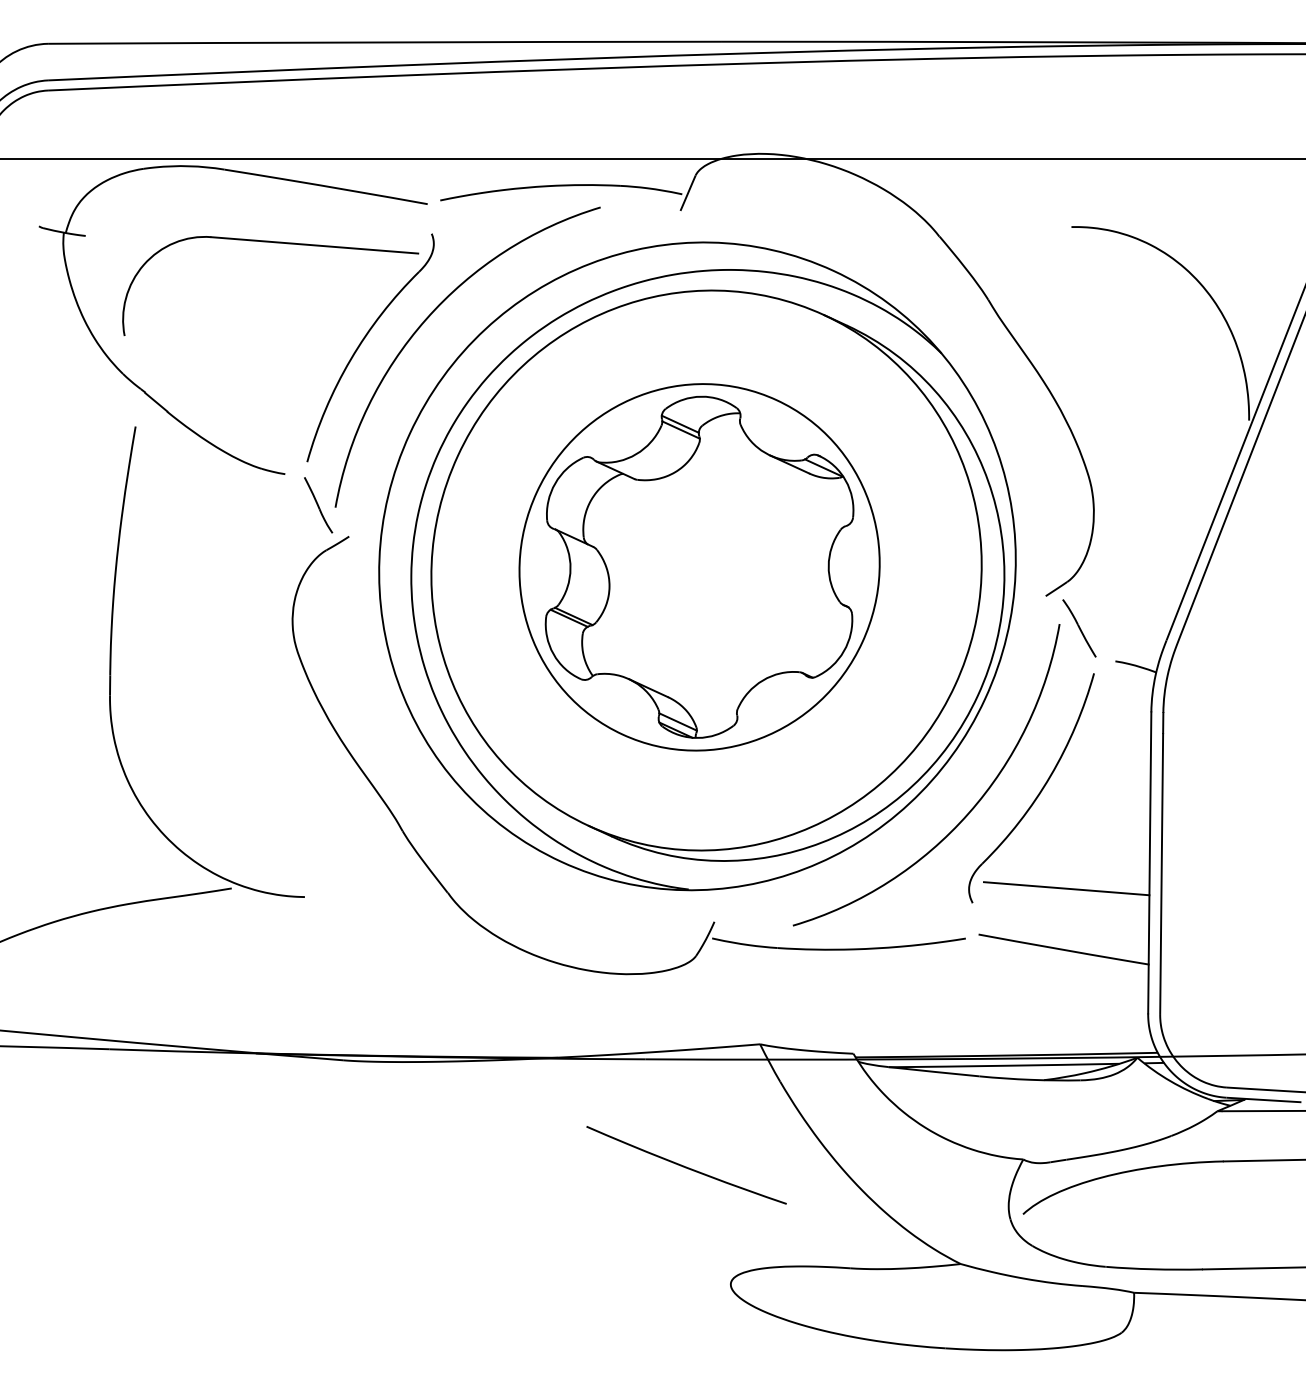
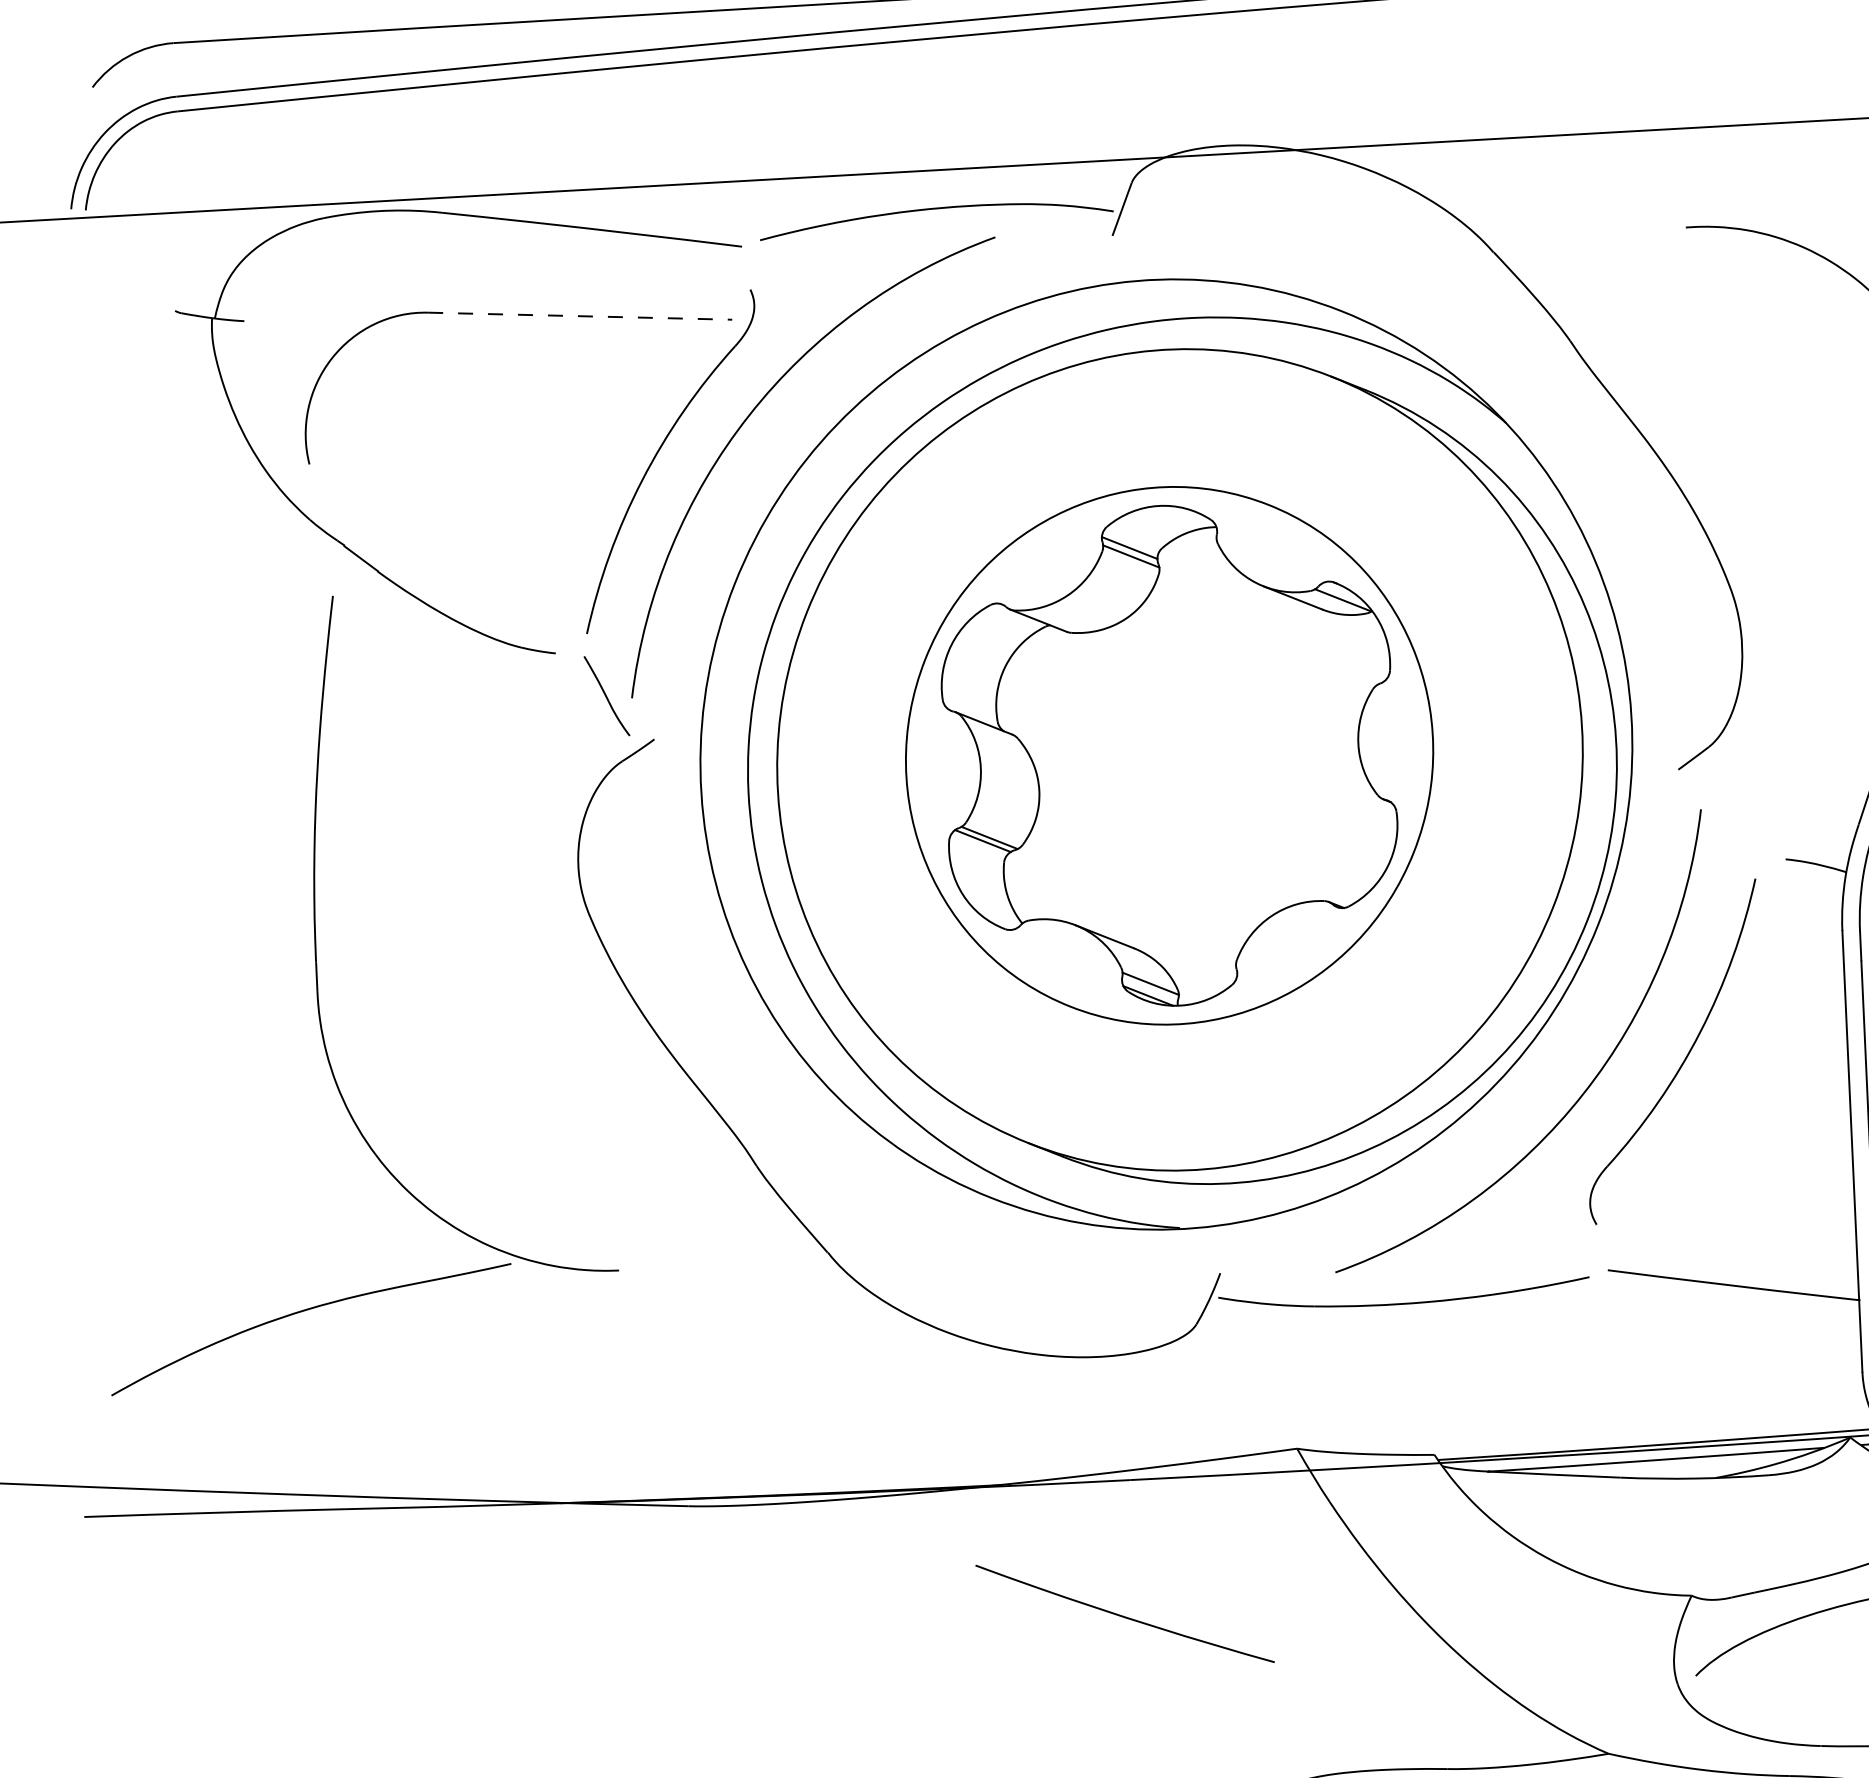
line: (314, 245) -> (579, 316), solid -> dashed
line: (1079, 628) -> (1730, 814), removed
line: (1066, 888) -> (1732, 1195), removed
curve: (686, 1166) -> (1125, 1615), moved

